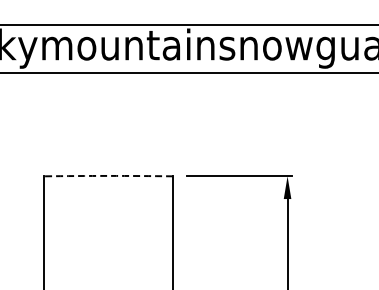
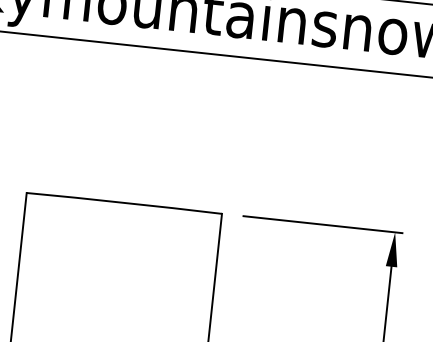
arc: (108, 175) -> (124, 202), dashed -> solid

